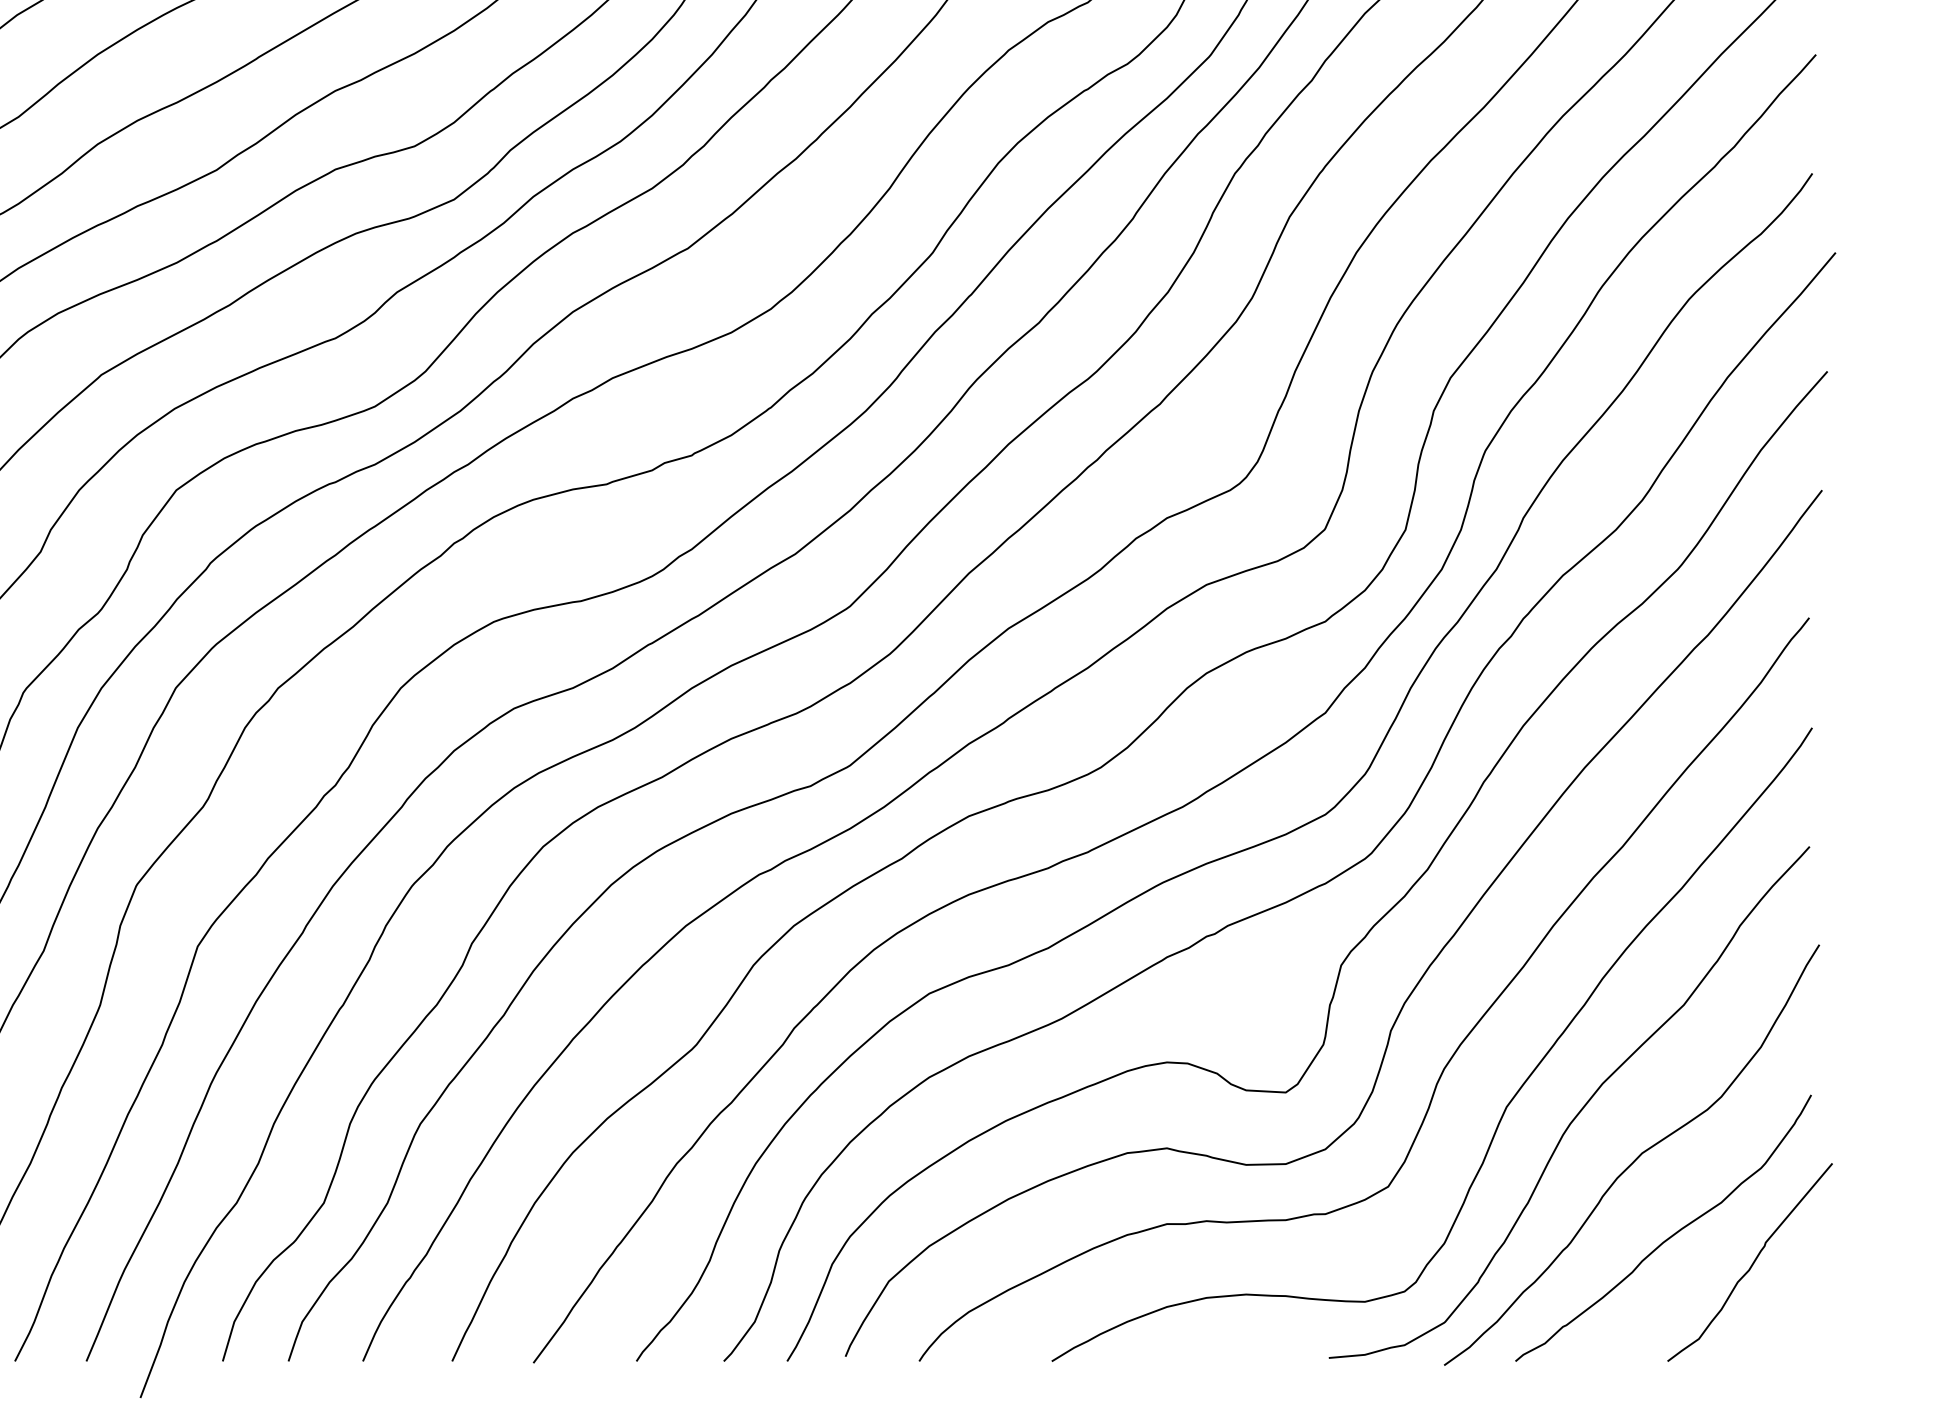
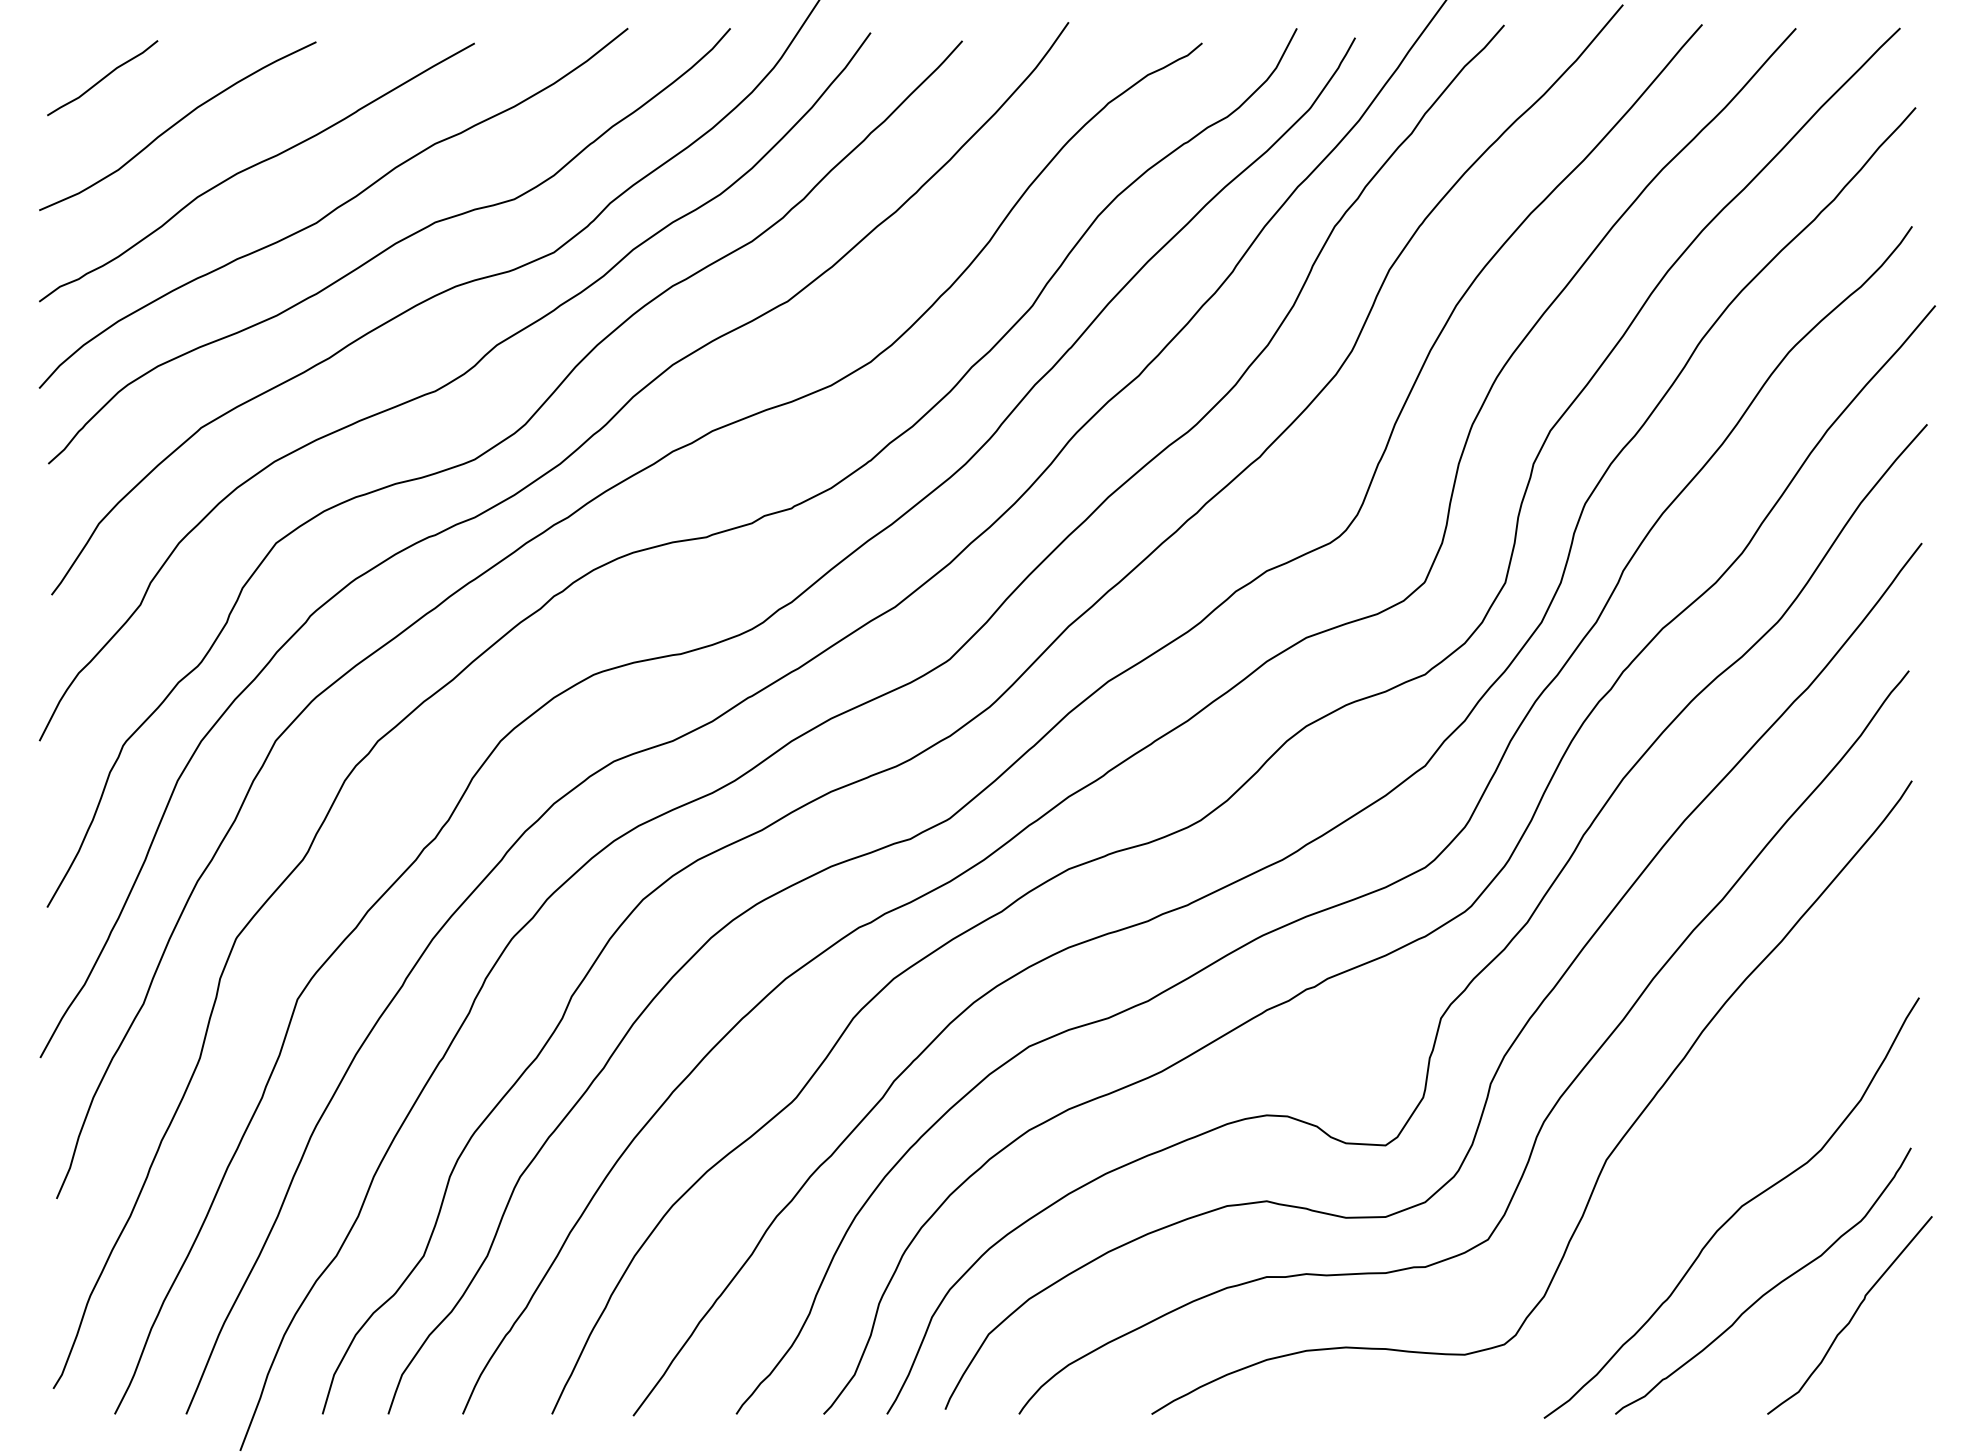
curve: (1578, 1111) -> (1678, 1164), removed

